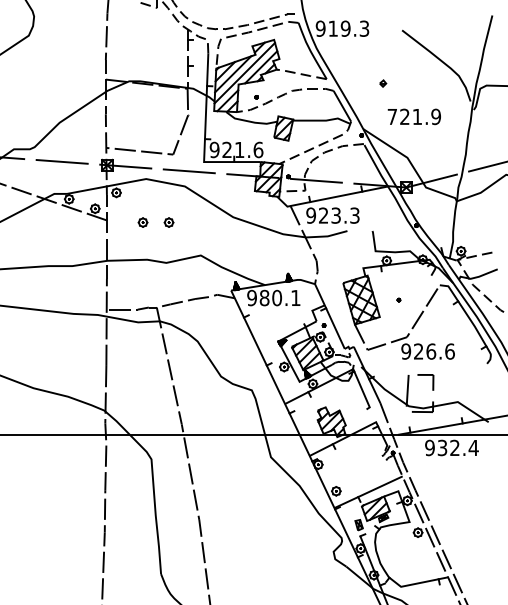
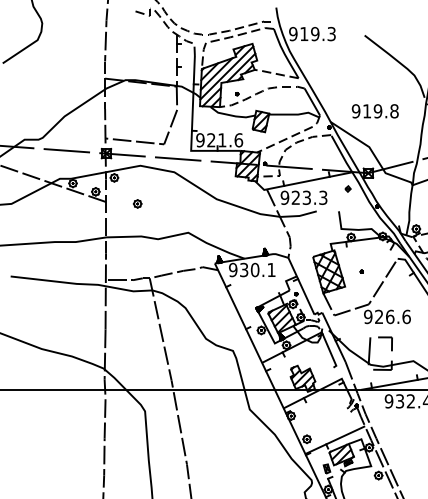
part: (383, 83) -> (348, 188), moved
text: (414, 116) -> (375, 110), 721.9 -> 919.8
part: (168, 222) -> (159, 203), removed
text: (264, 298) -> (244, 270), 980.1 -> 930.1

